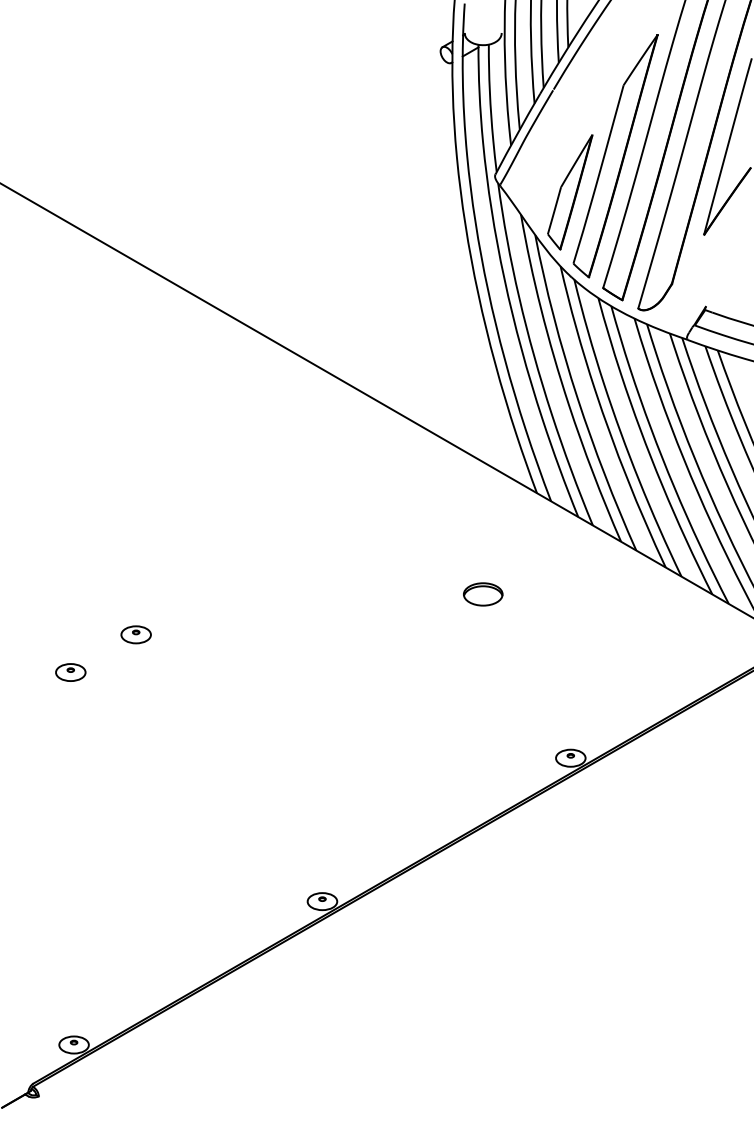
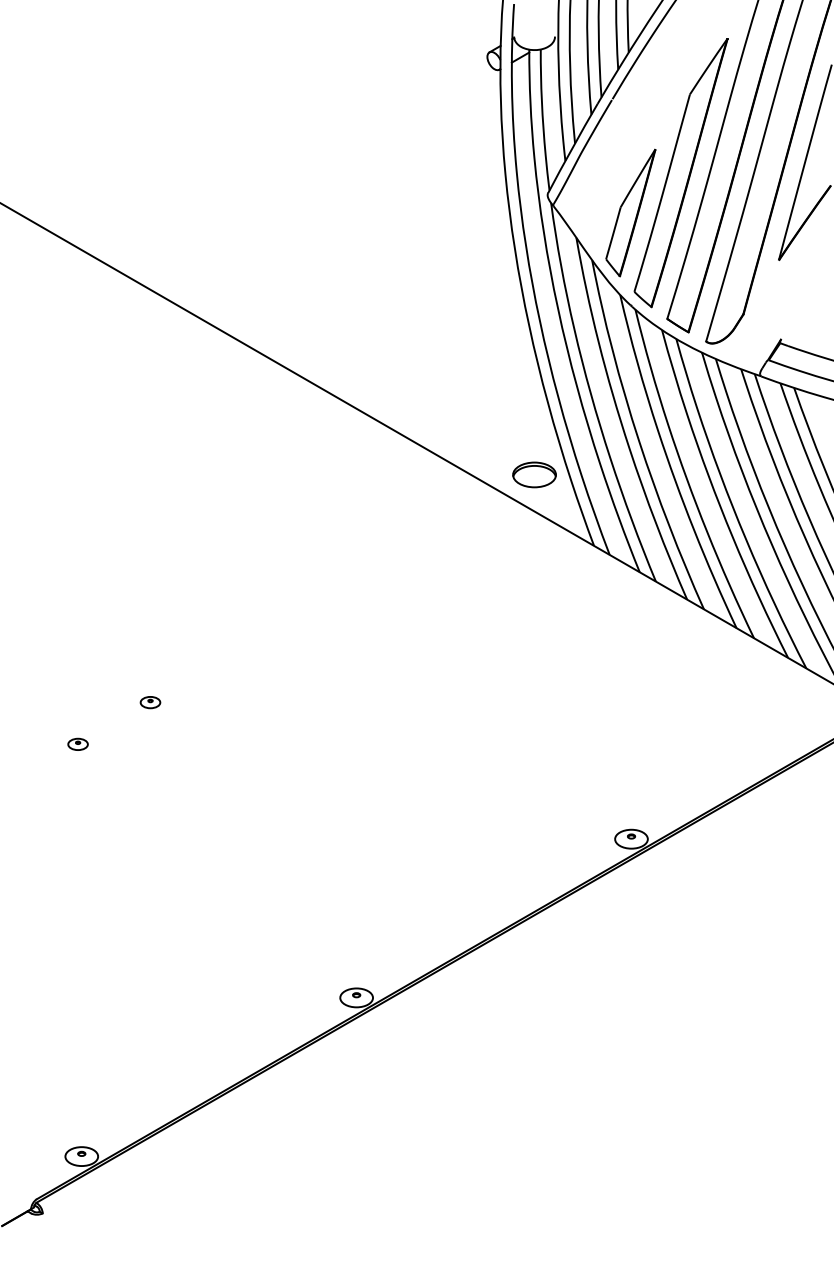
part: (483, 594) -> (534, 474), moved
part: (136, 634) -> (150, 702), size x0.6
part: (70, 672) -> (77, 744), size x0.6

